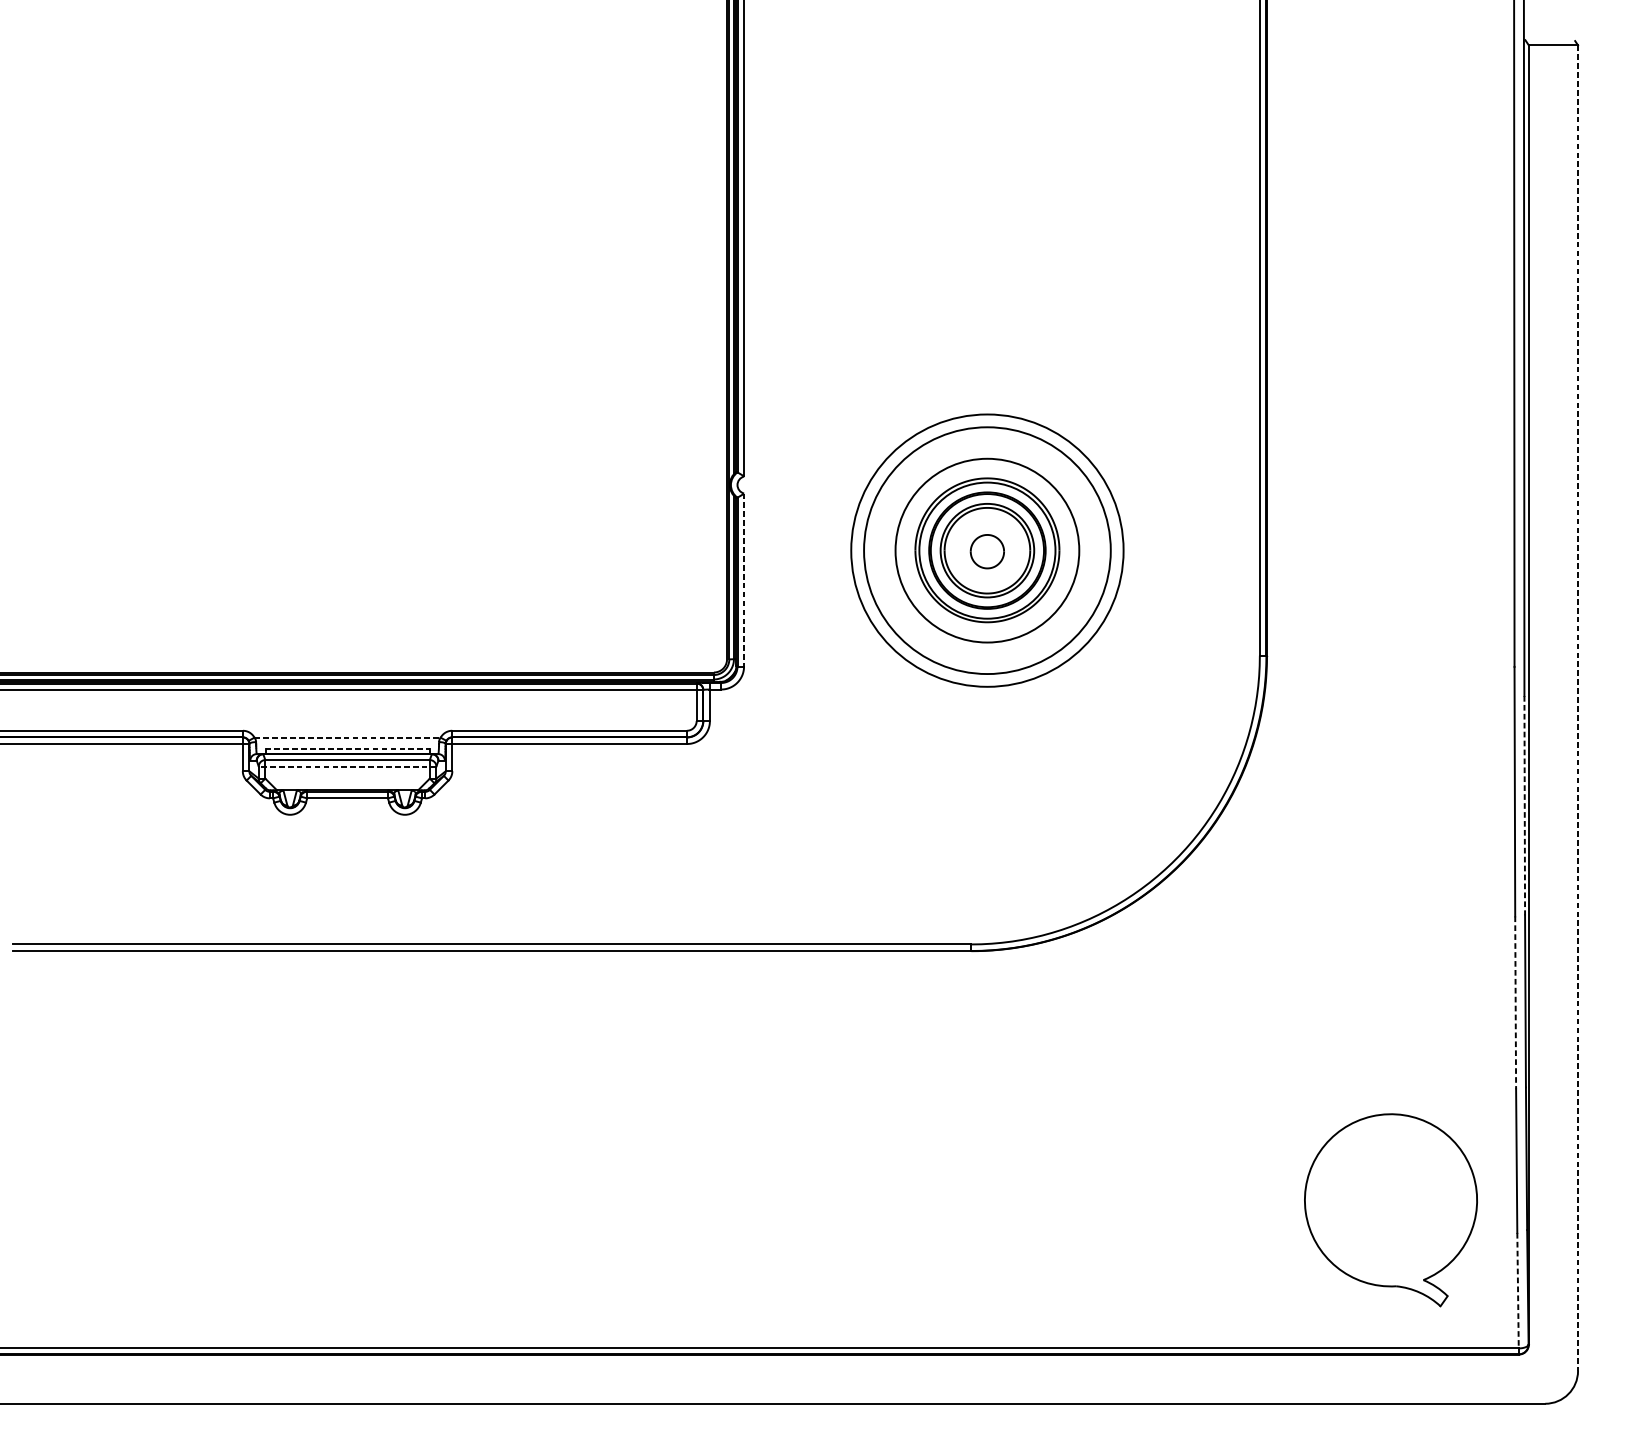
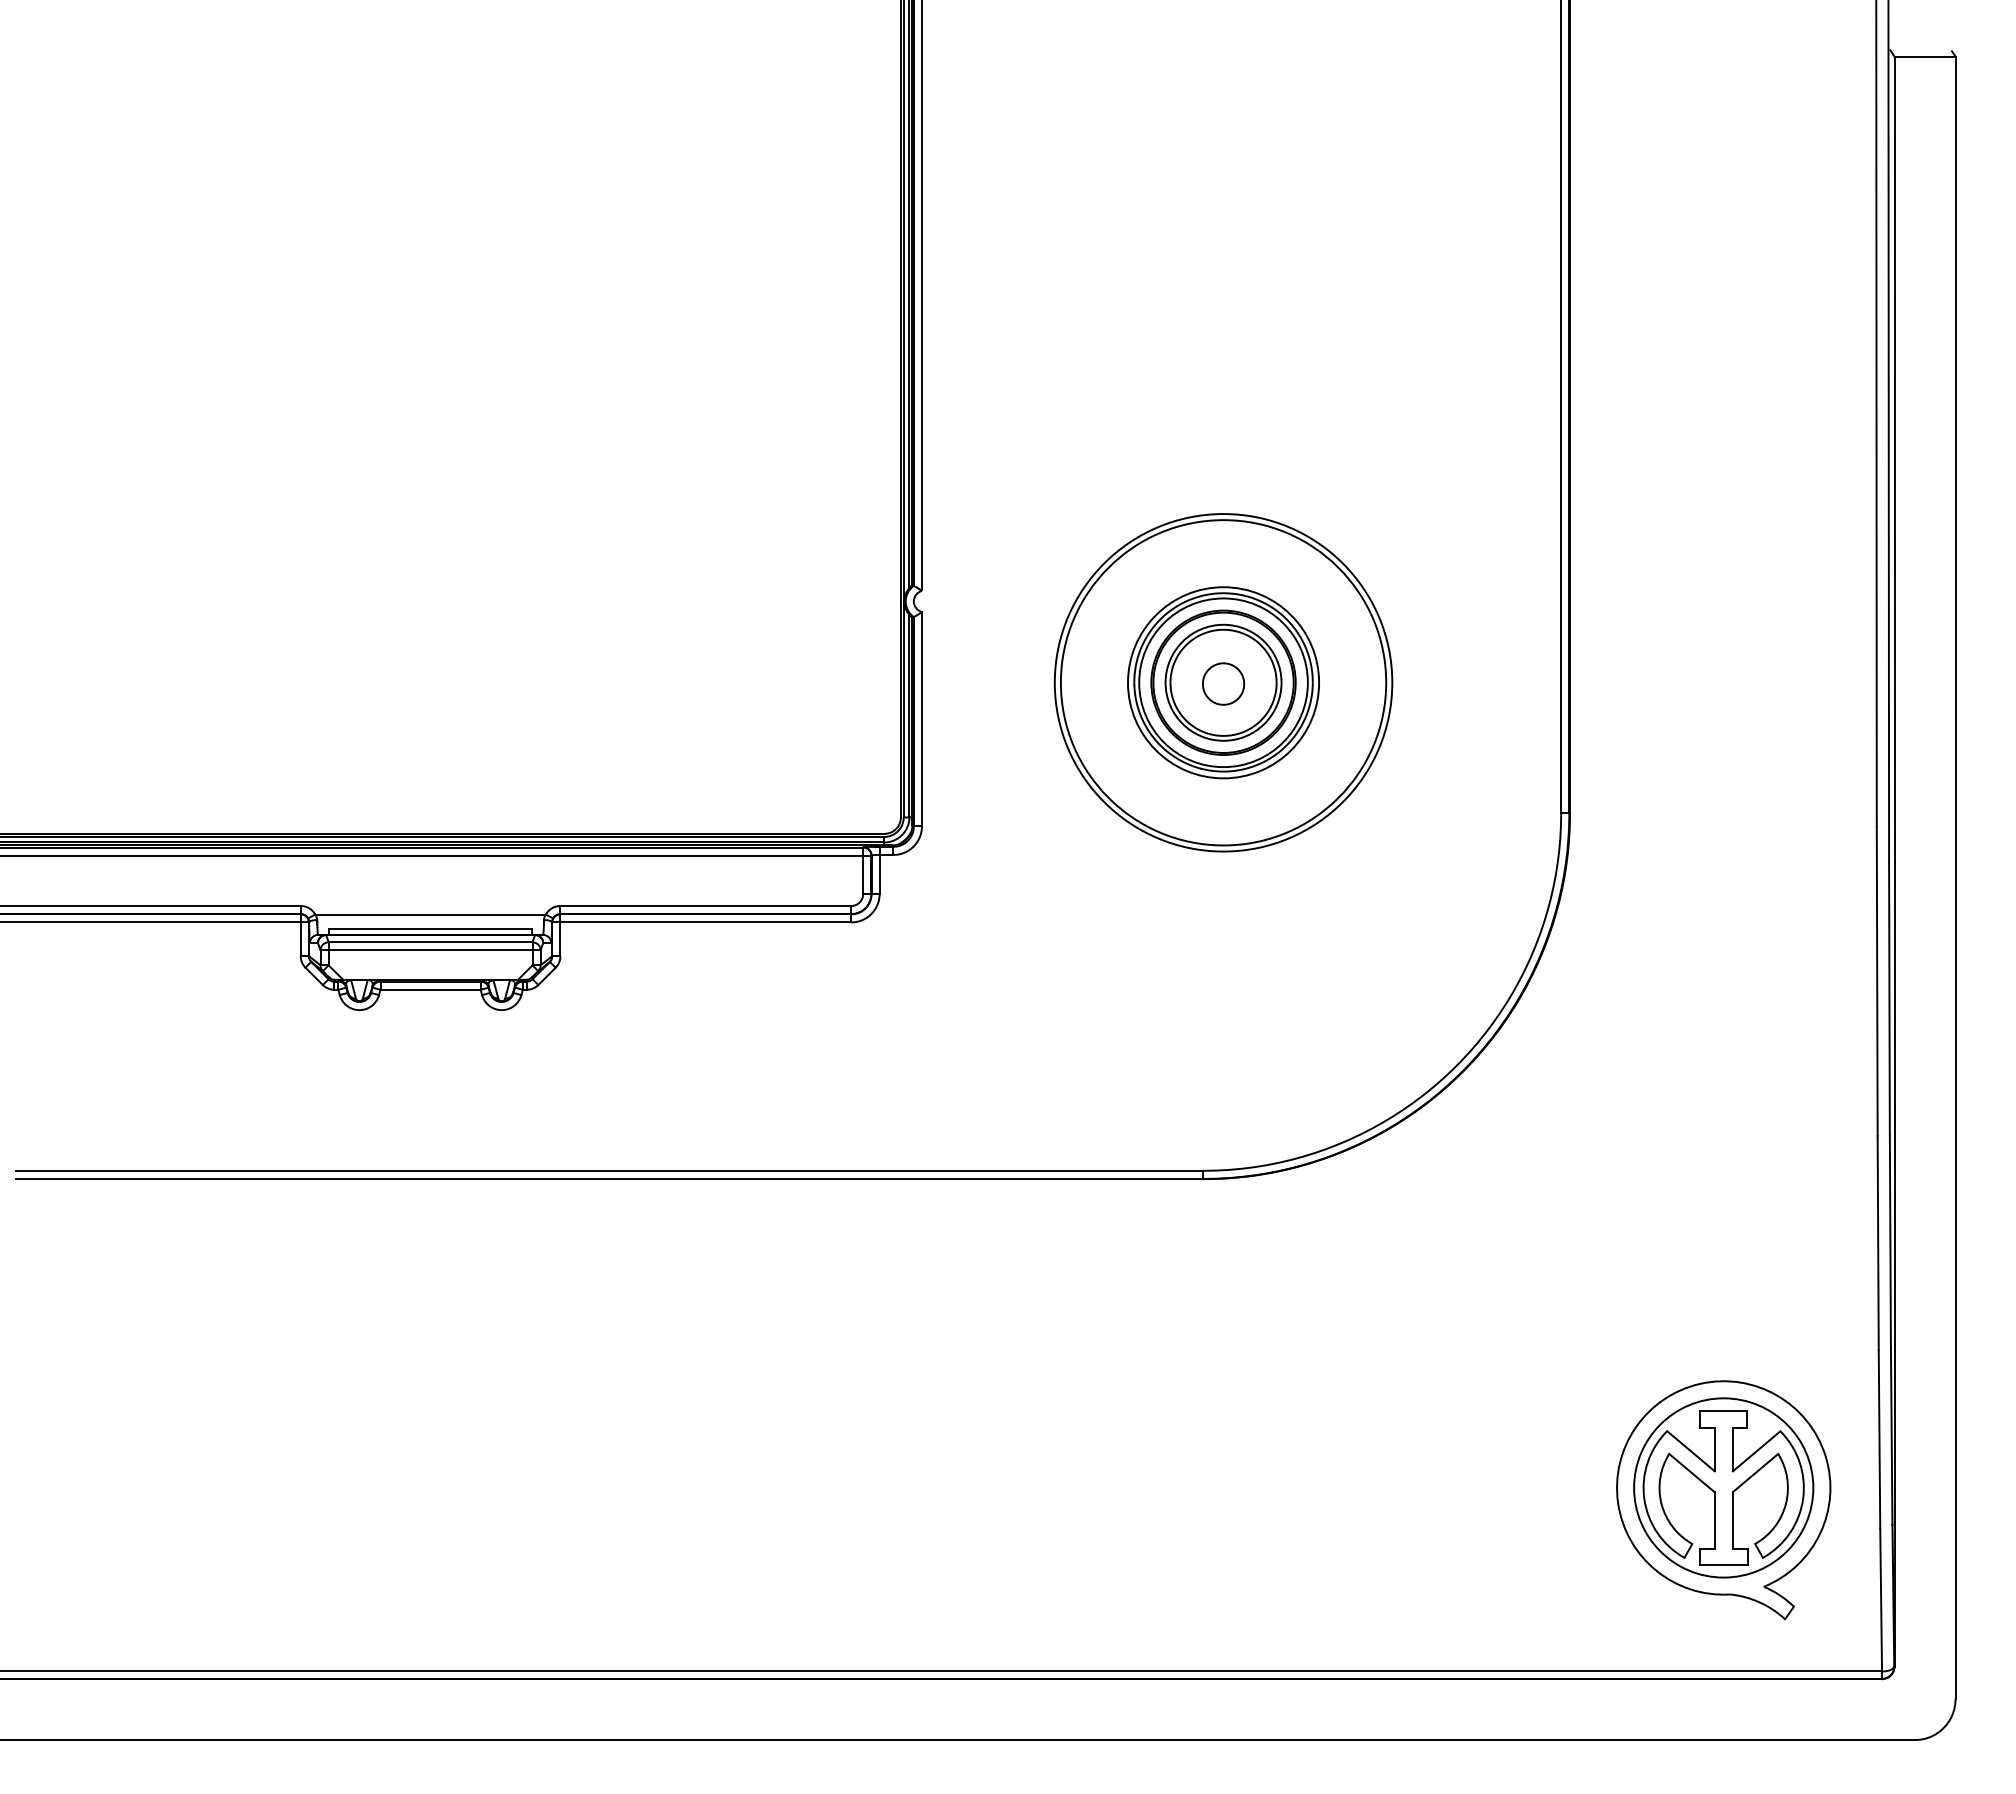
circle: (987, 550) -> (1223, 682), size x0.62
circle: (987, 550) -> (1223, 682), size x1.43
line: (743, 580) -> (921, 719), dashed -> solid
line: (1578, 708) -> (1955, 878), dashed -> solid
line: (348, 737) -> (431, 914), dashed -> solid
line: (347, 748) -> (430, 928), dashed -> solid
line: (347, 766) -> (430, 950), dashed -> solid
line: (1524, 805) -> (1889, 998), dashed -> solid
line: (1515, 1003) -> (1878, 1243), dashed -> solid
part: (1390, 1199) -> (1723, 1487), added
line: (1518, 1290) -> (1881, 1599), dashed -> solid

